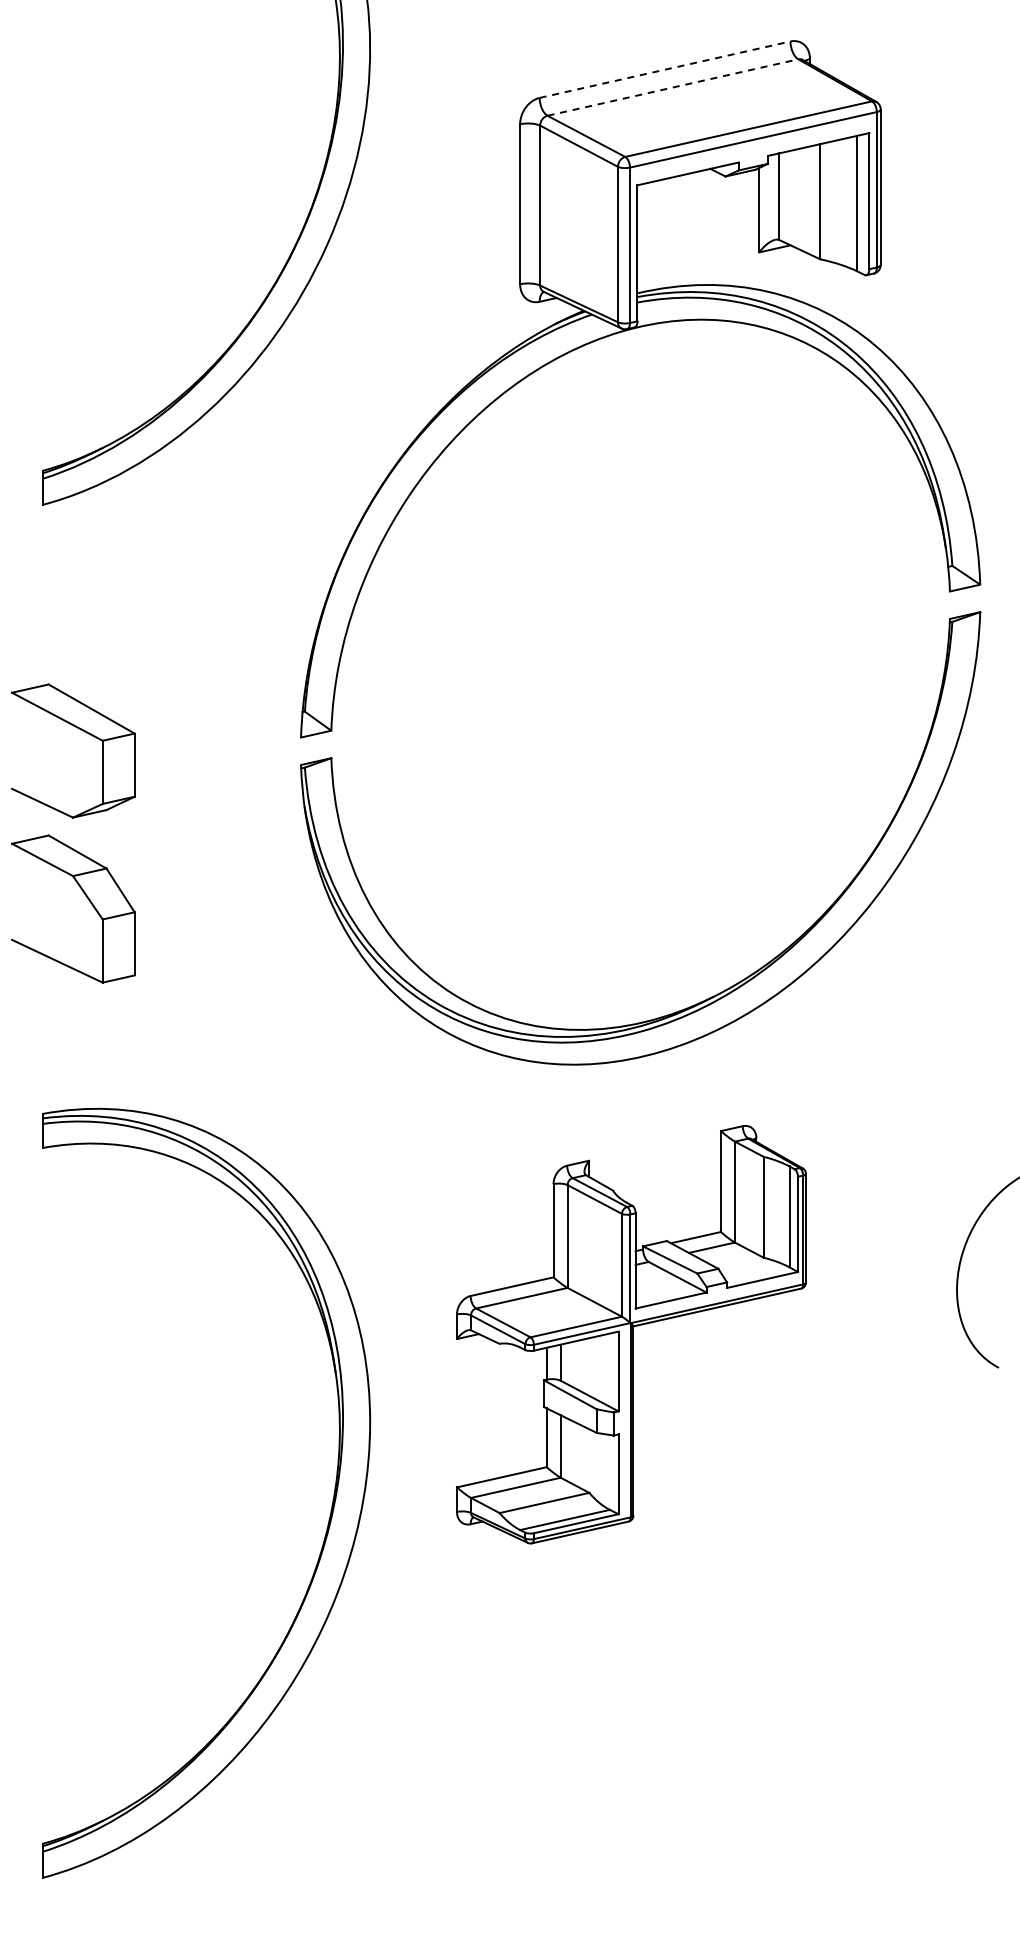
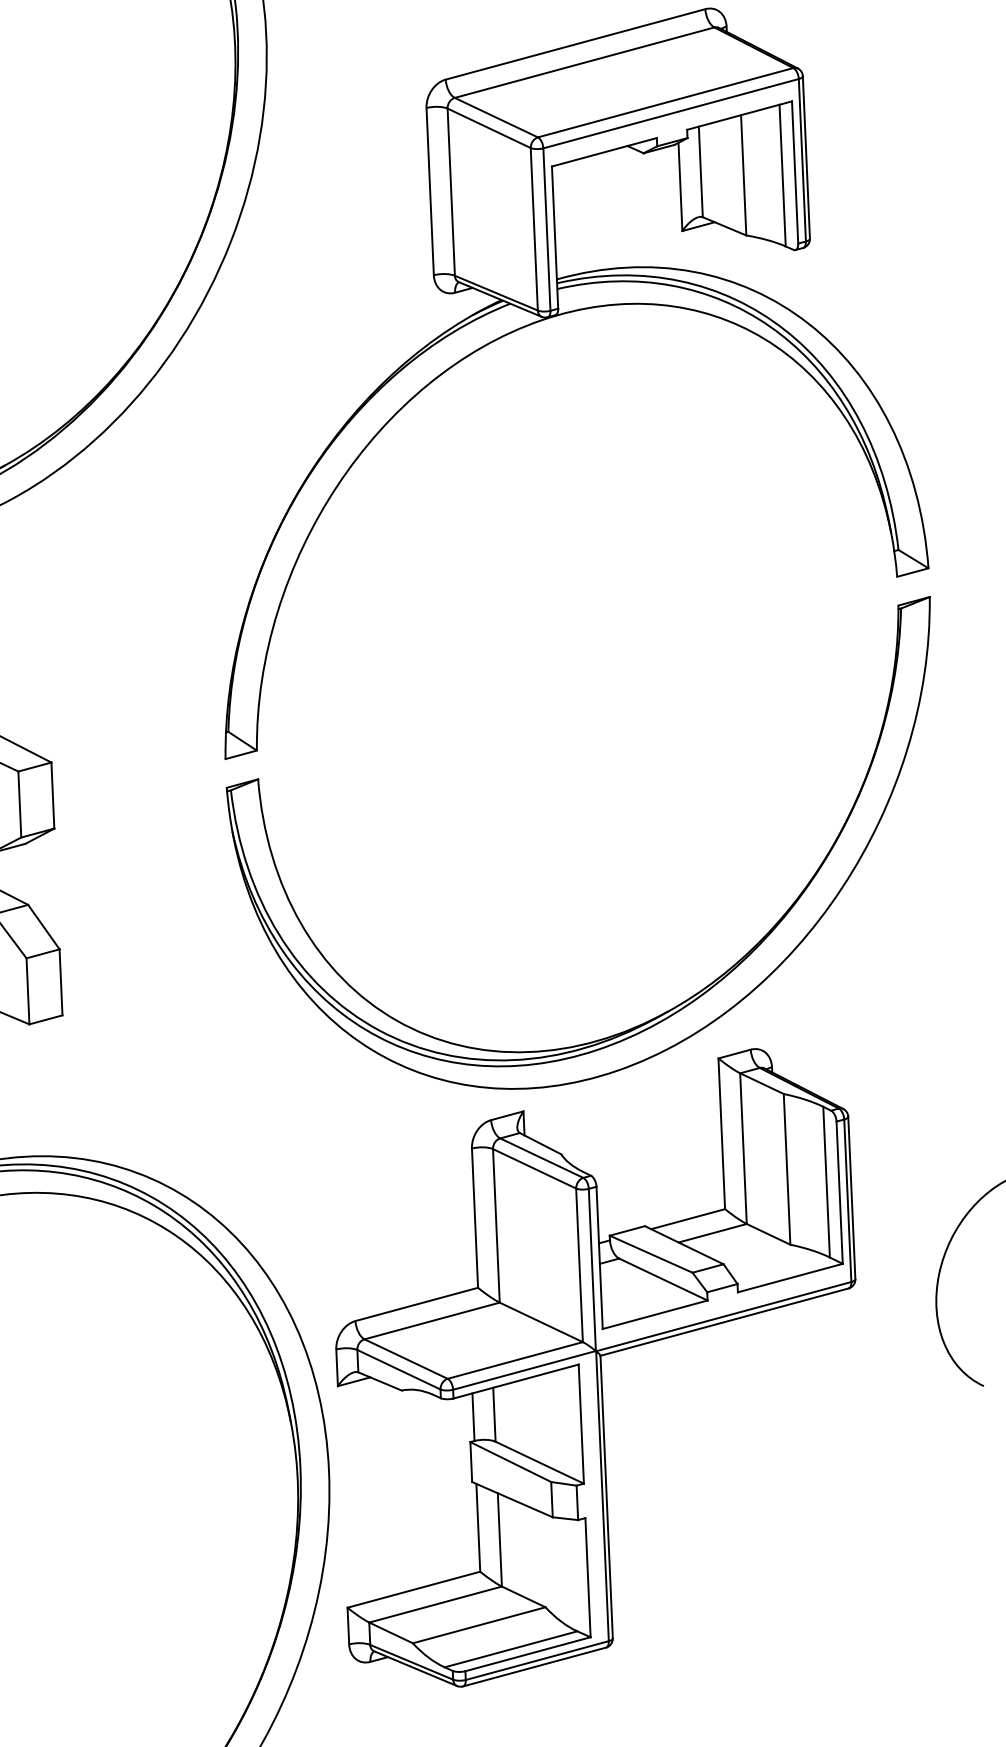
line: (665, 69) -> (576, 44), dashed -> solid
line: (672, 87) -> (584, 62), dashed -> solid
part: (631, 1334) -> (598, 1368), size x1.43

